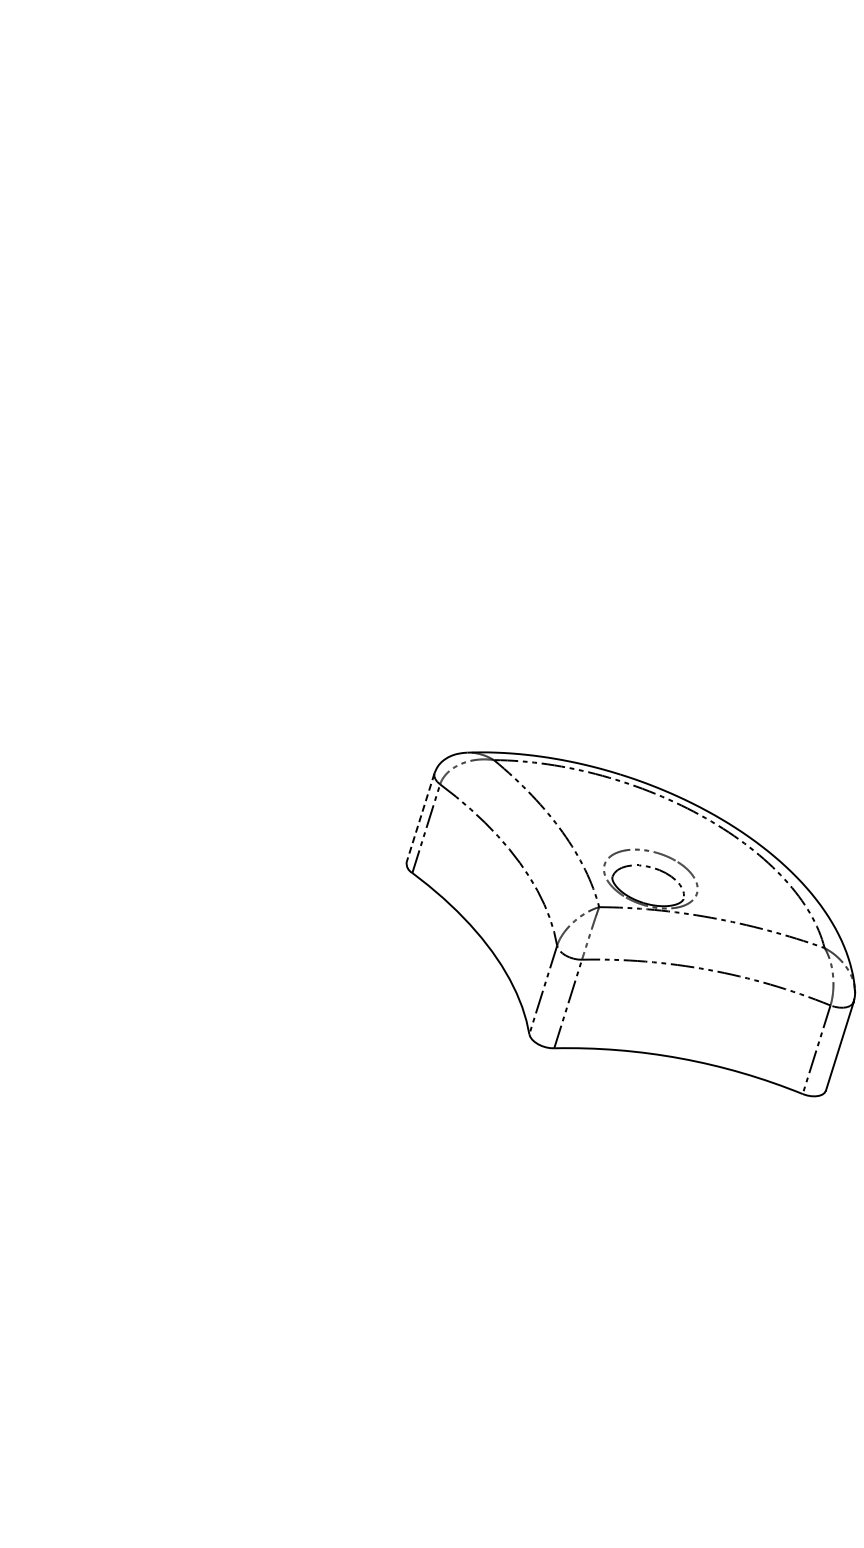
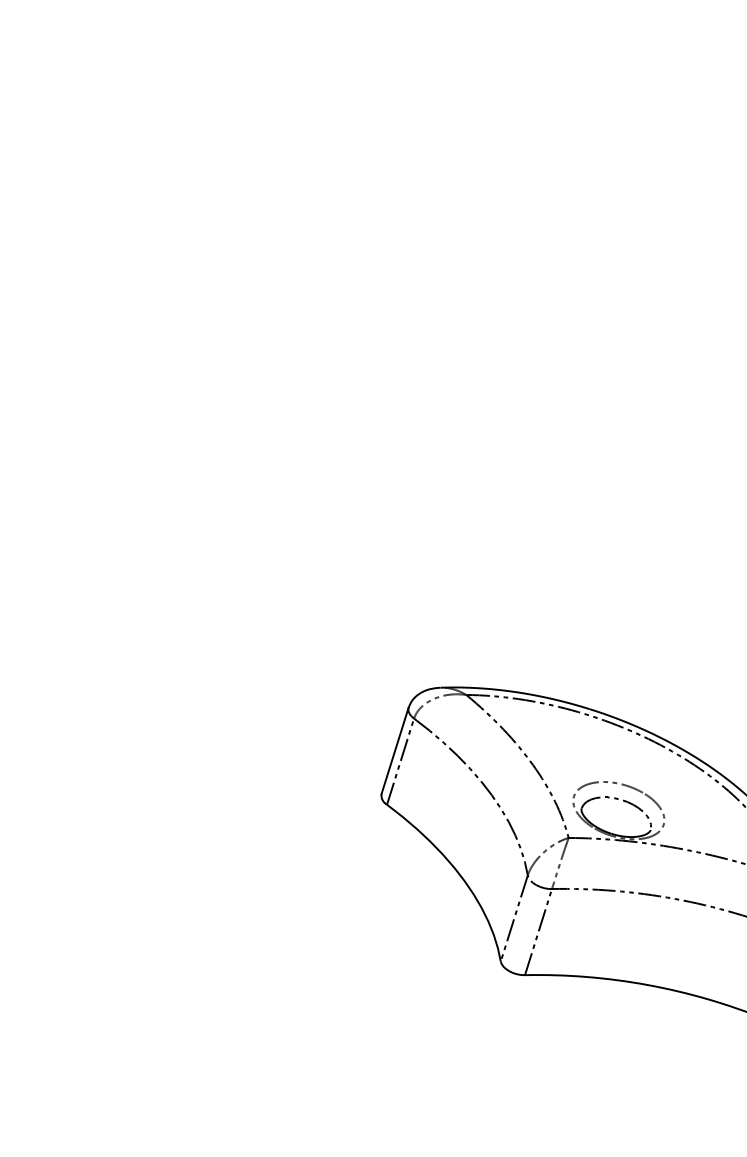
line: (420, 818) -> (394, 751), dashed -> solid

